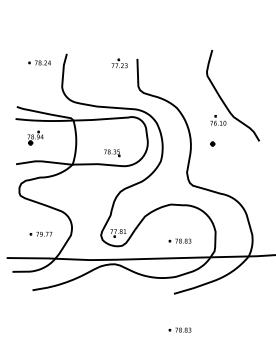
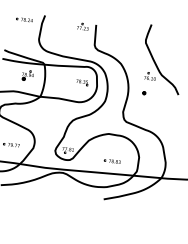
part: (35, 137) -> (27, 75), moved
part: (112, 153) -> (82, 82), moved
part: (179, 329) -> (104, 225), removed

